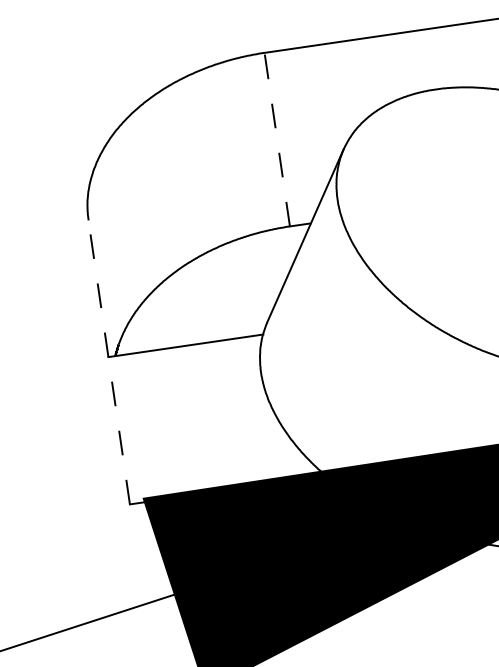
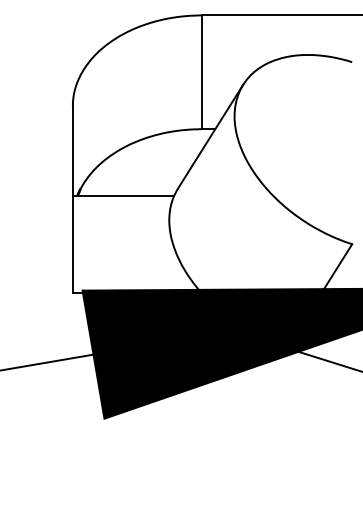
line: (277, 139) -> (201, 72), dashed -> solid
line: (108, 362) -> (72, 199), dashed -> solid

